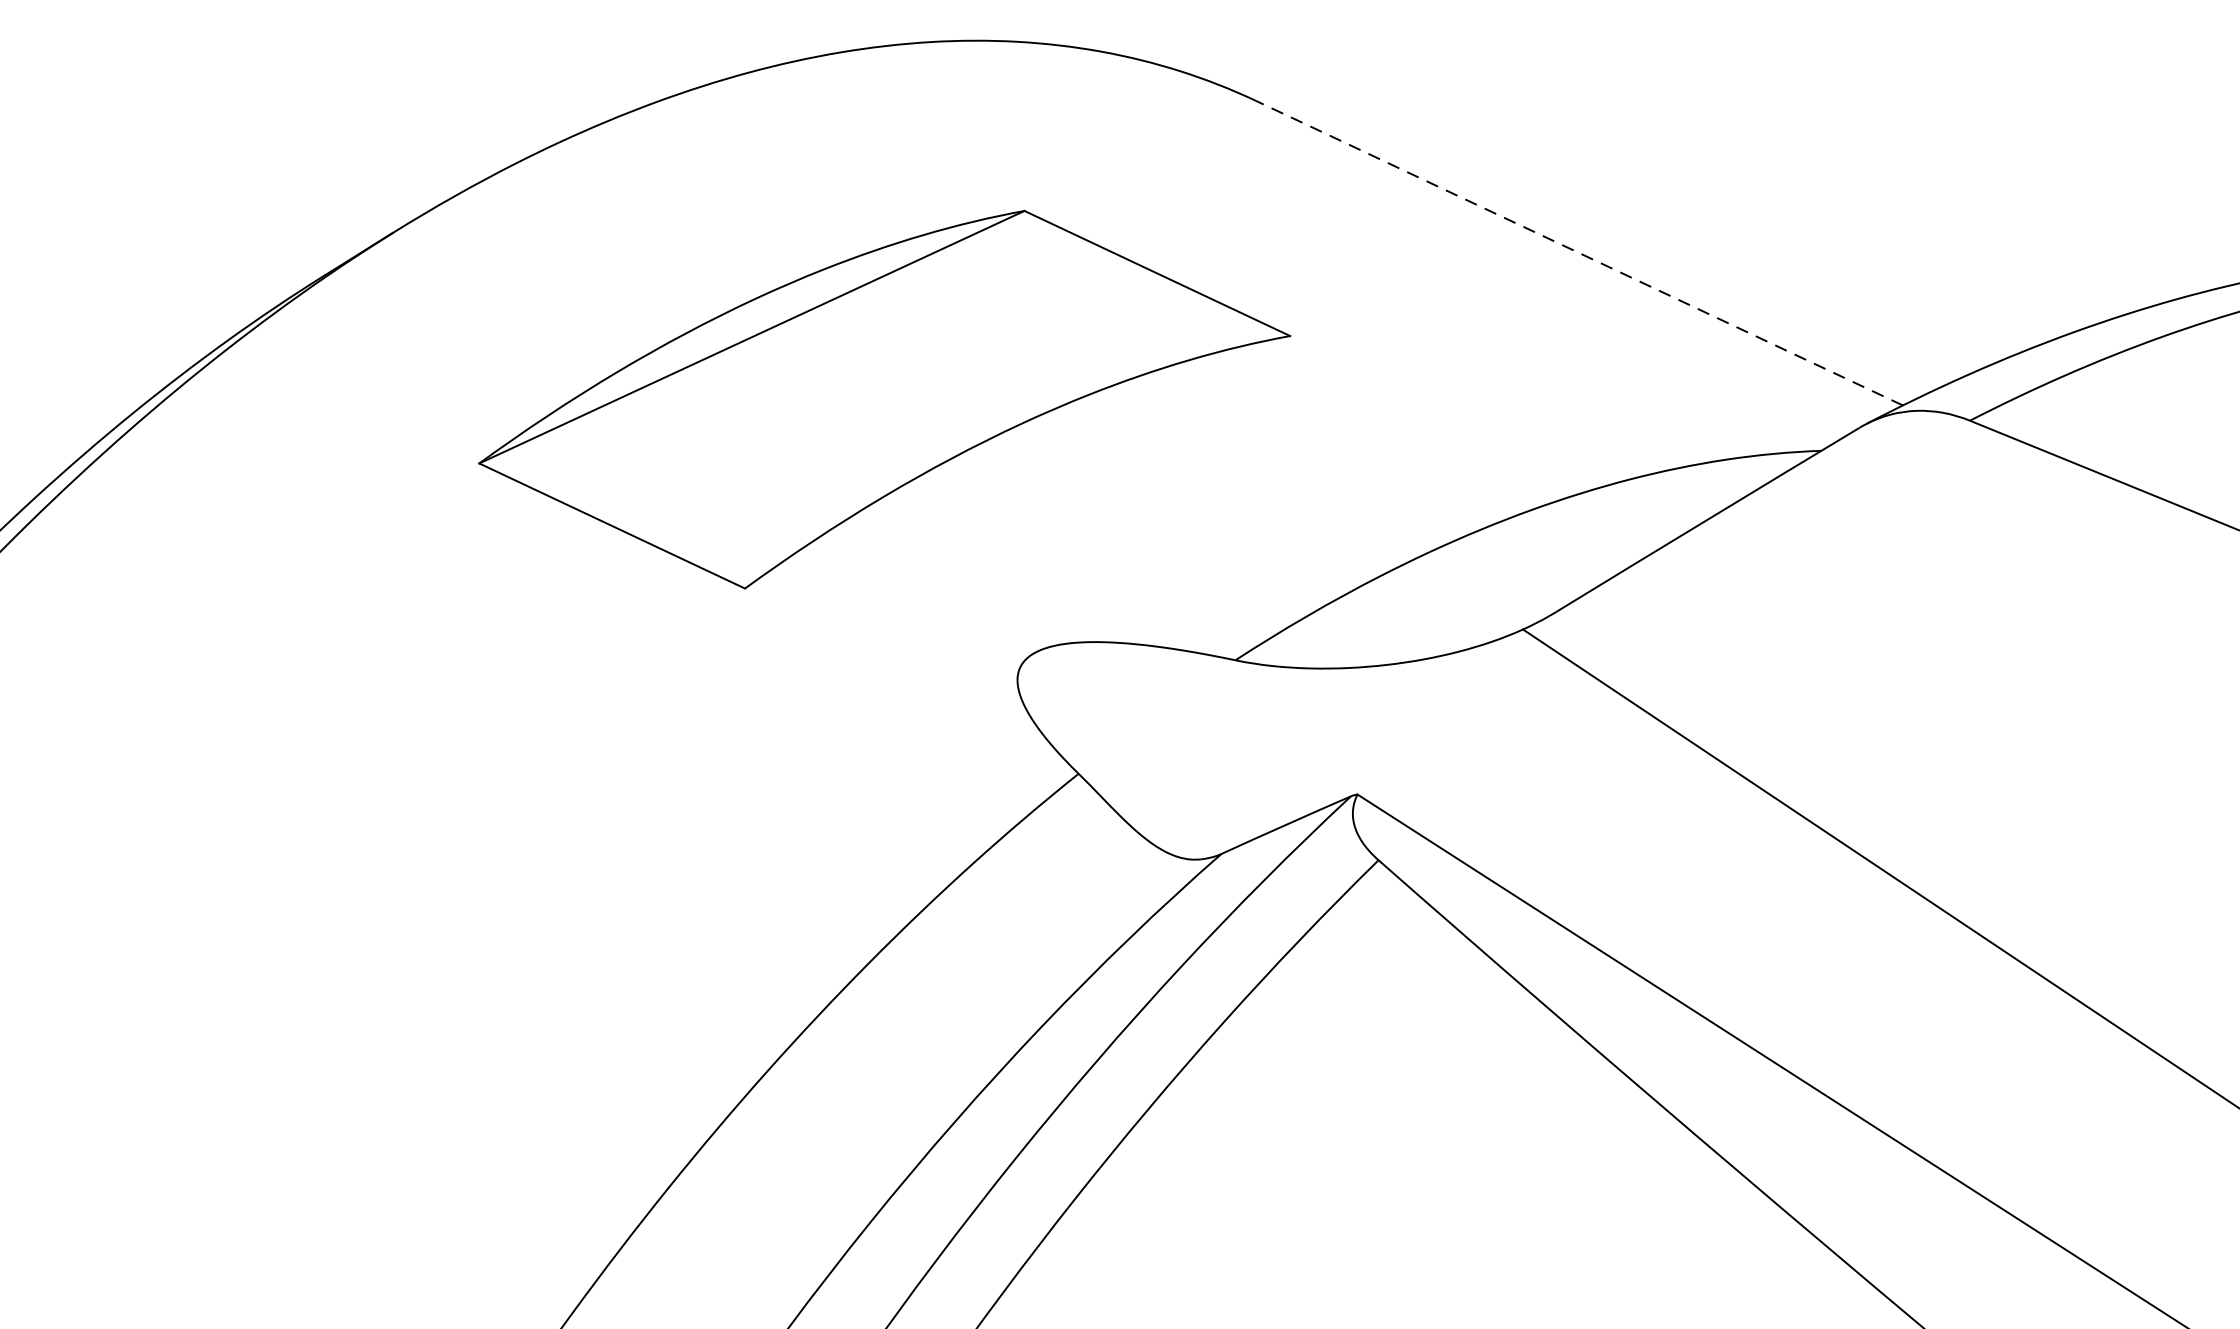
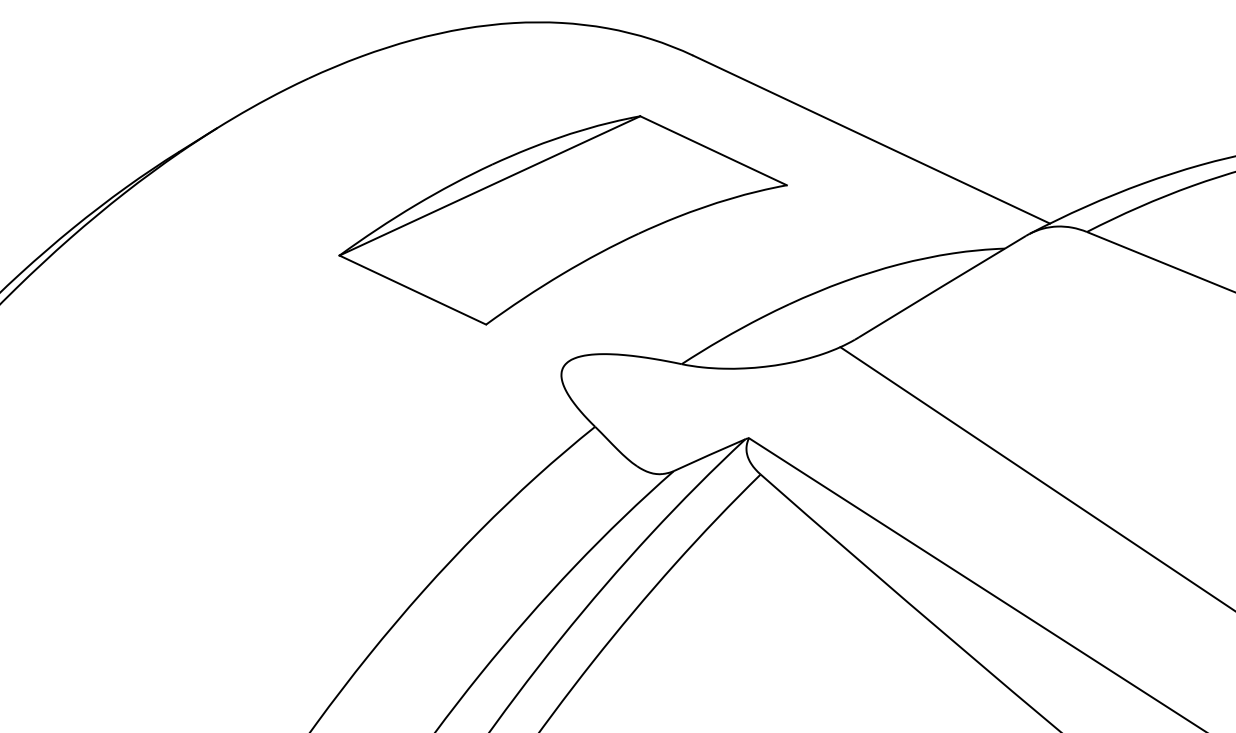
line: (1579, 253) -> (871, 139), dashed -> solid
part: (883, 399) -> (562, 220), moved

